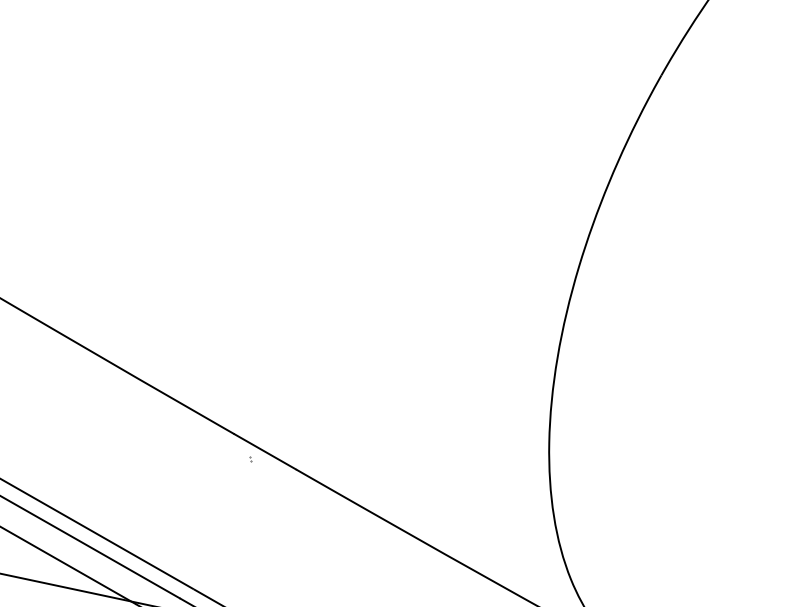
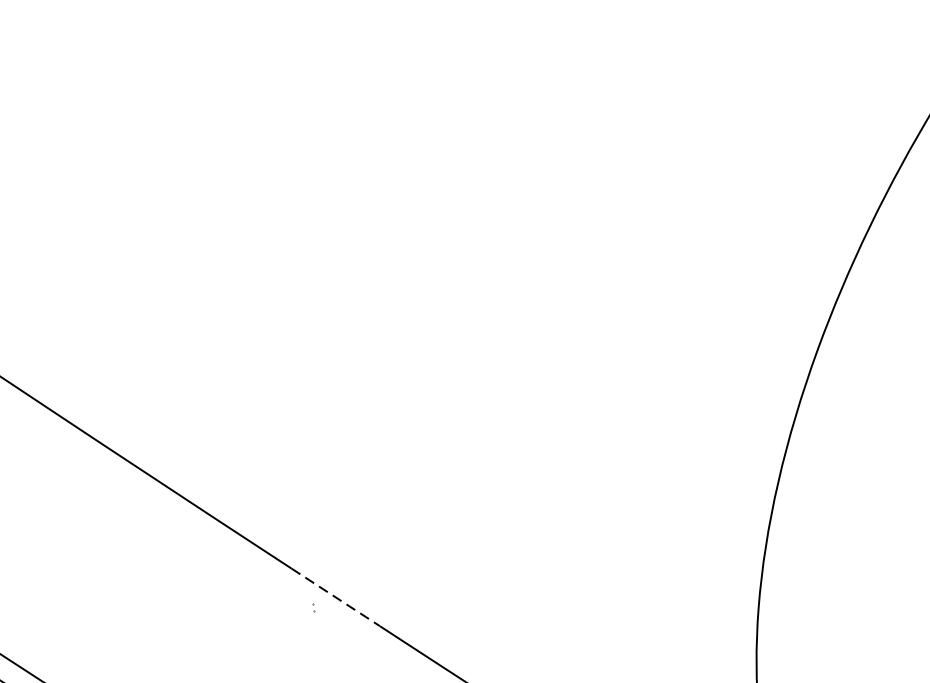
line: (265, 452) -> (336, 598), solid -> dashed

